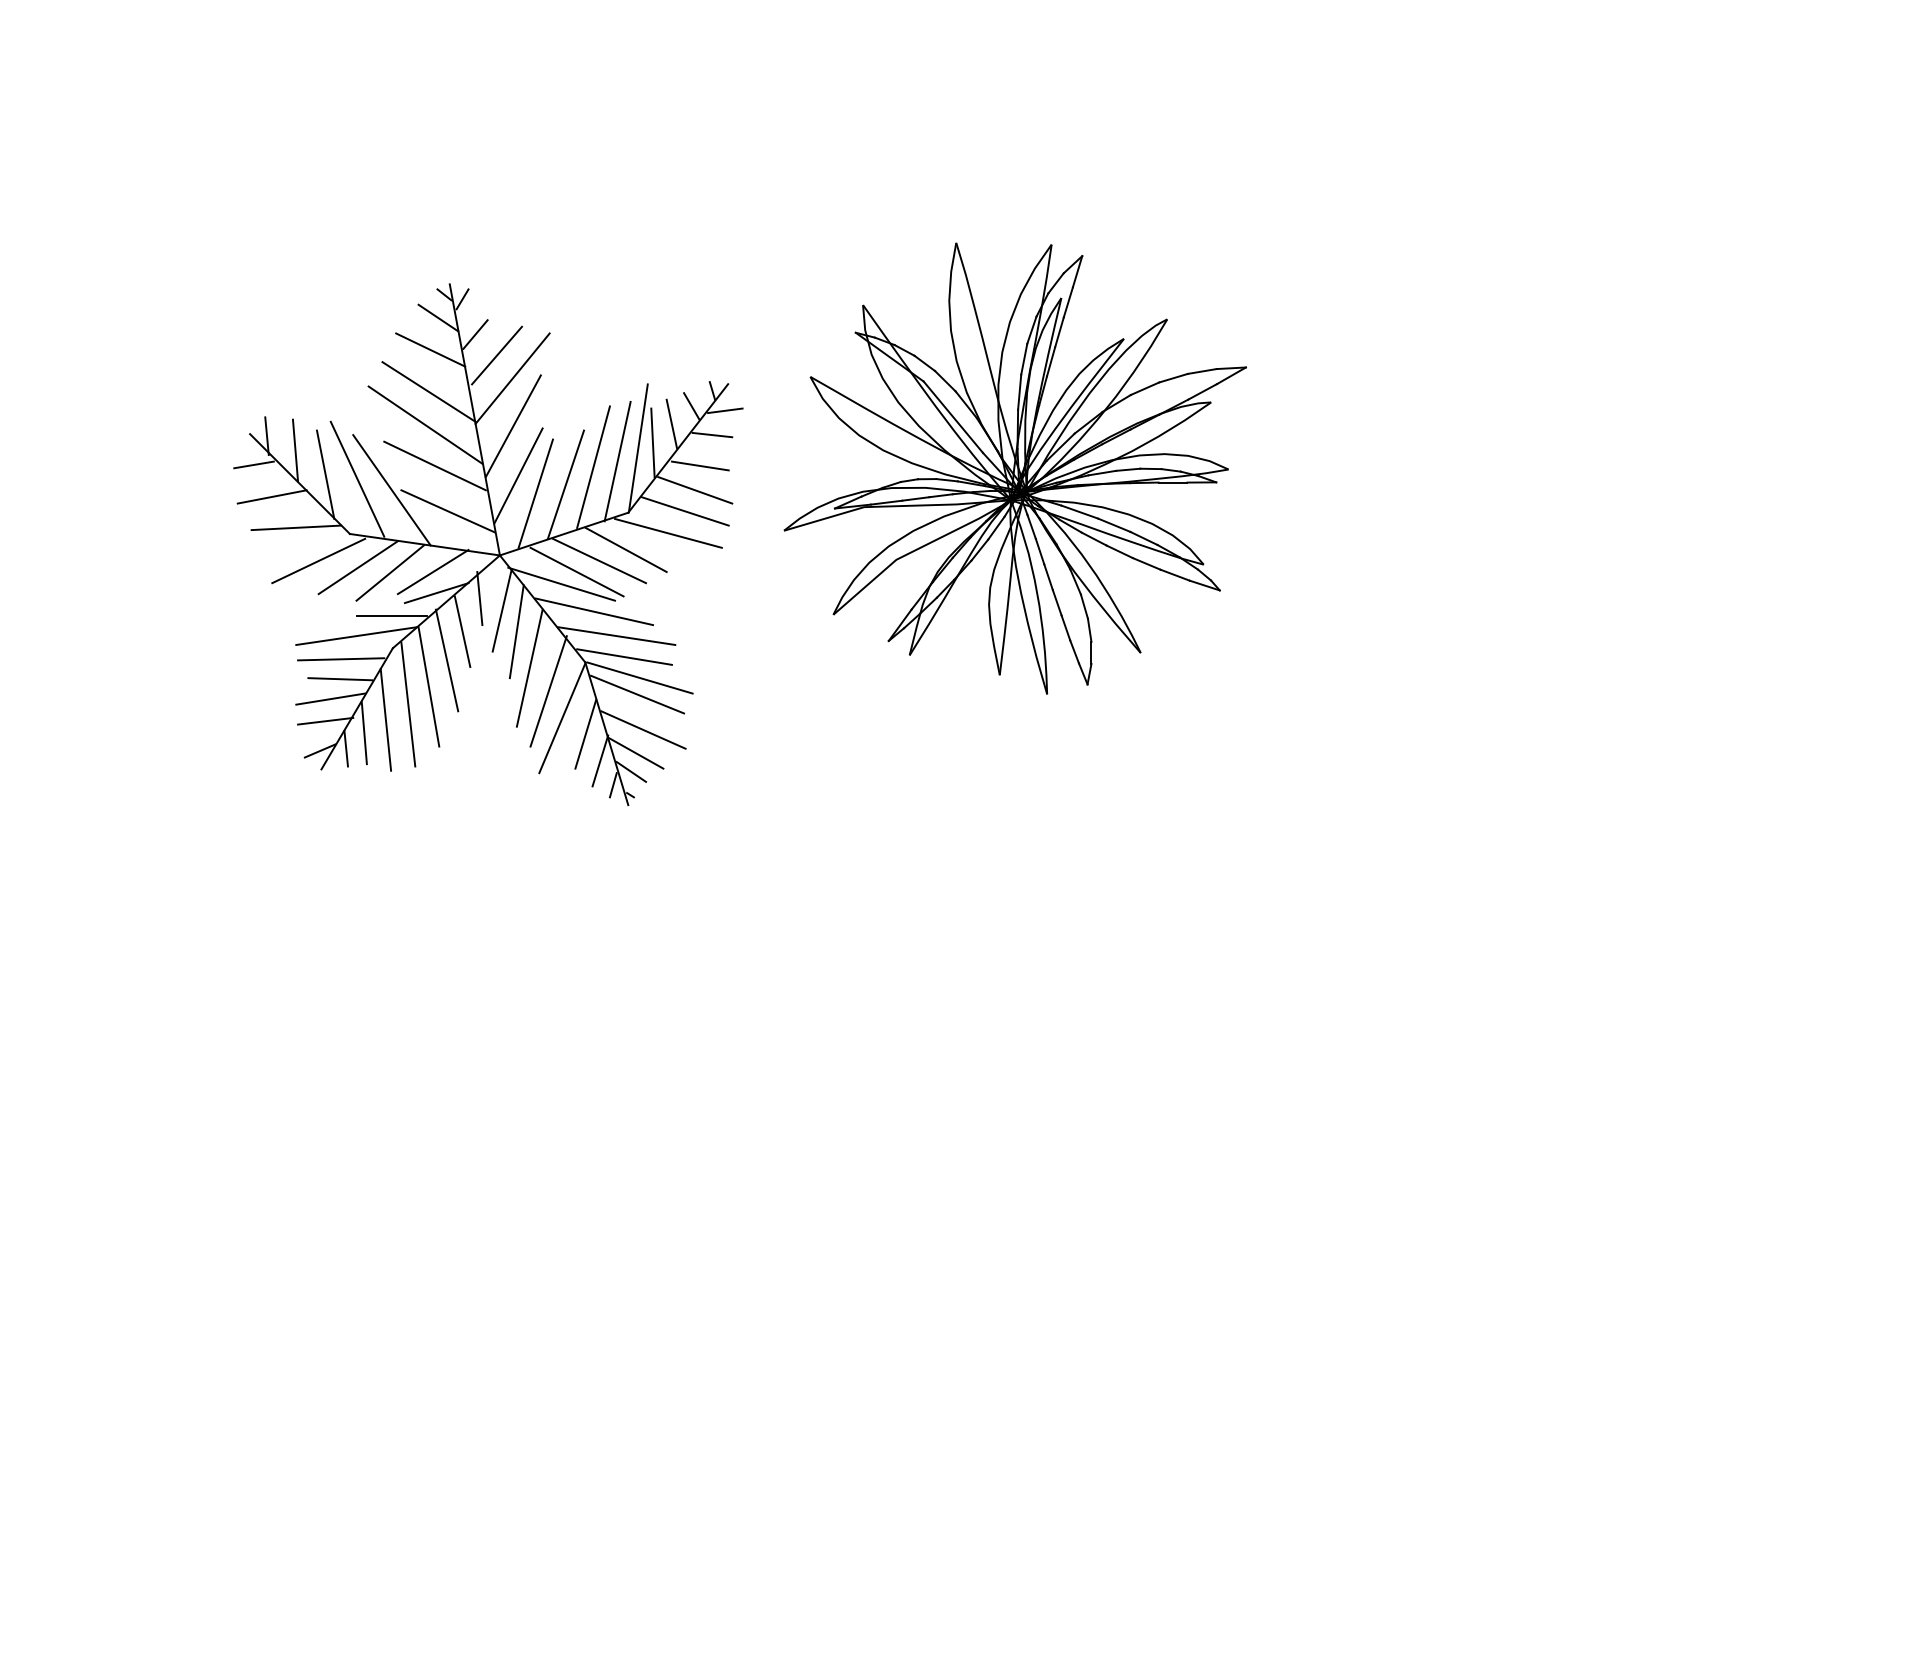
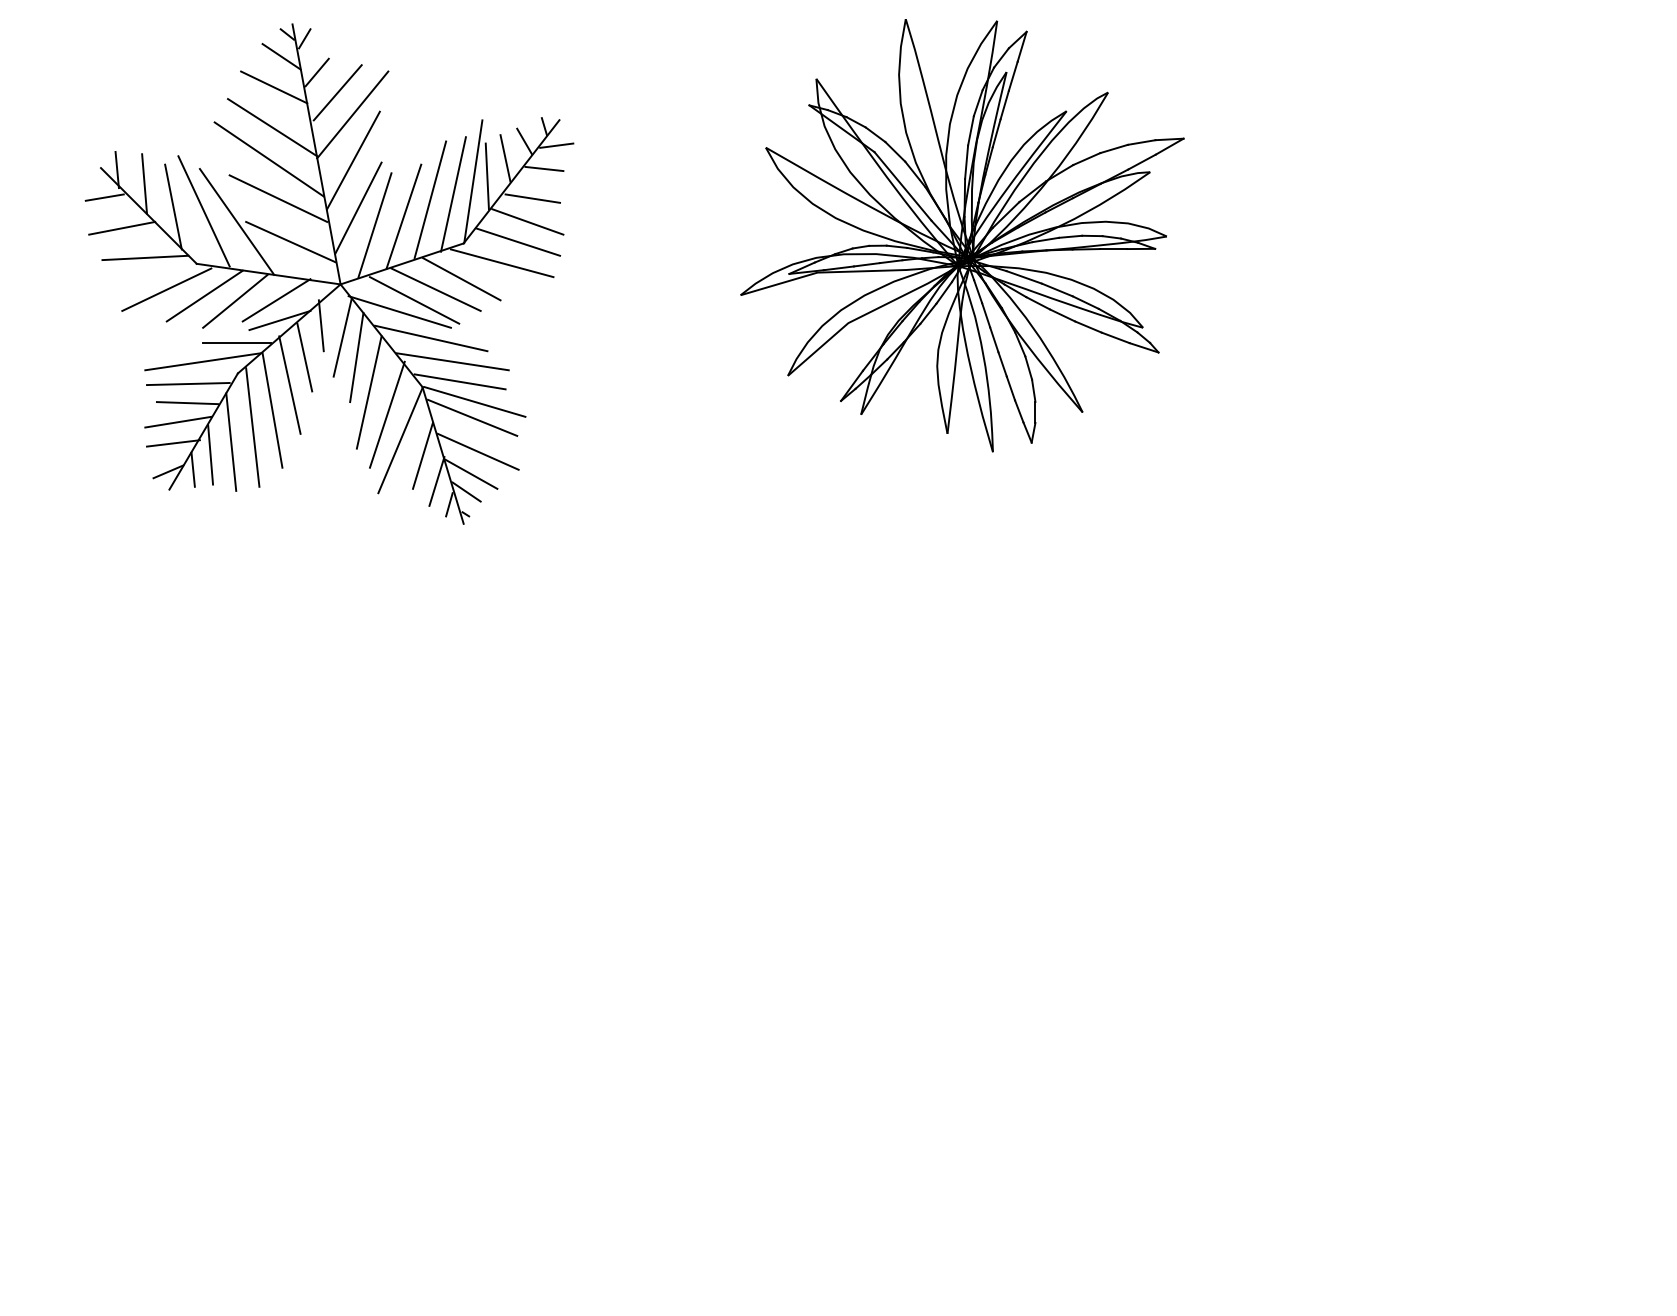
part: (488, 552) -> (329, 281), moved

